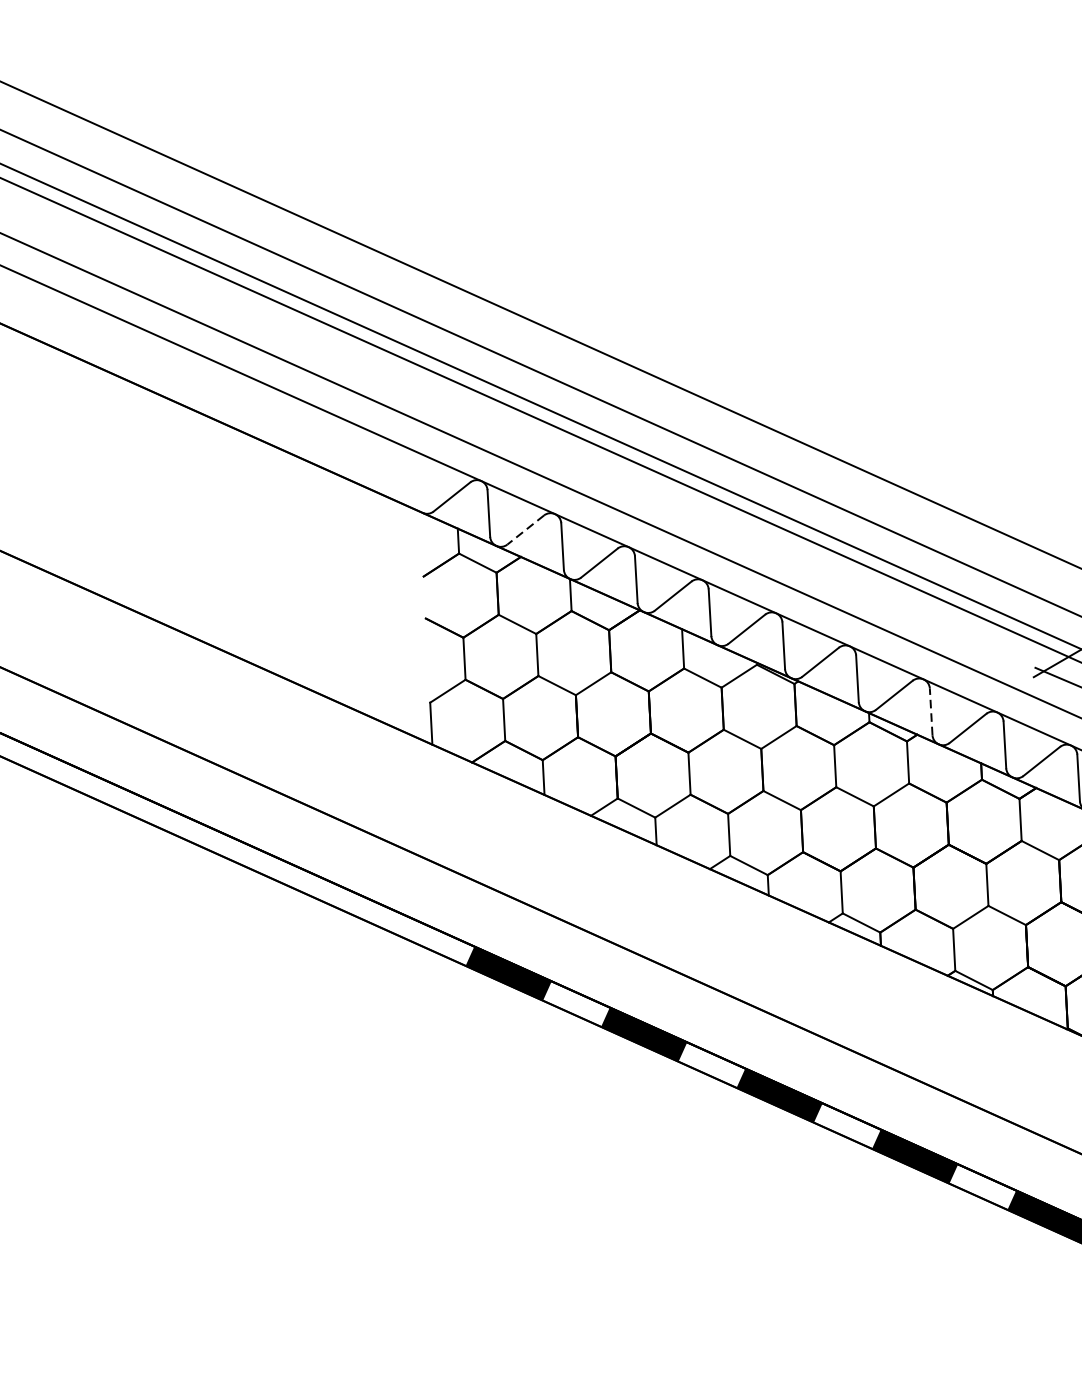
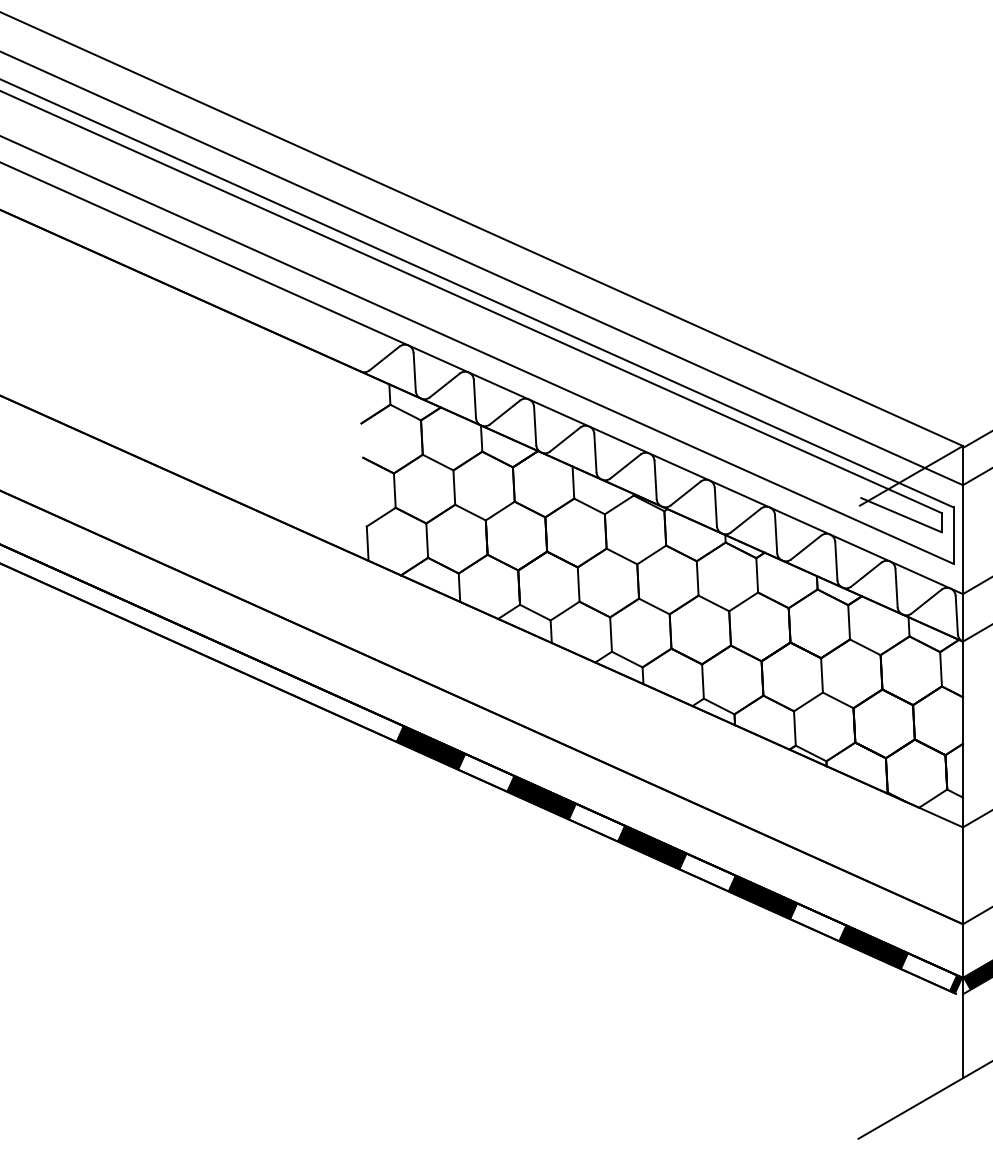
line: (525, 530) -> (444, 385), dashed -> solid
line: (931, 711) -> (776, 533), dashed -> solid

